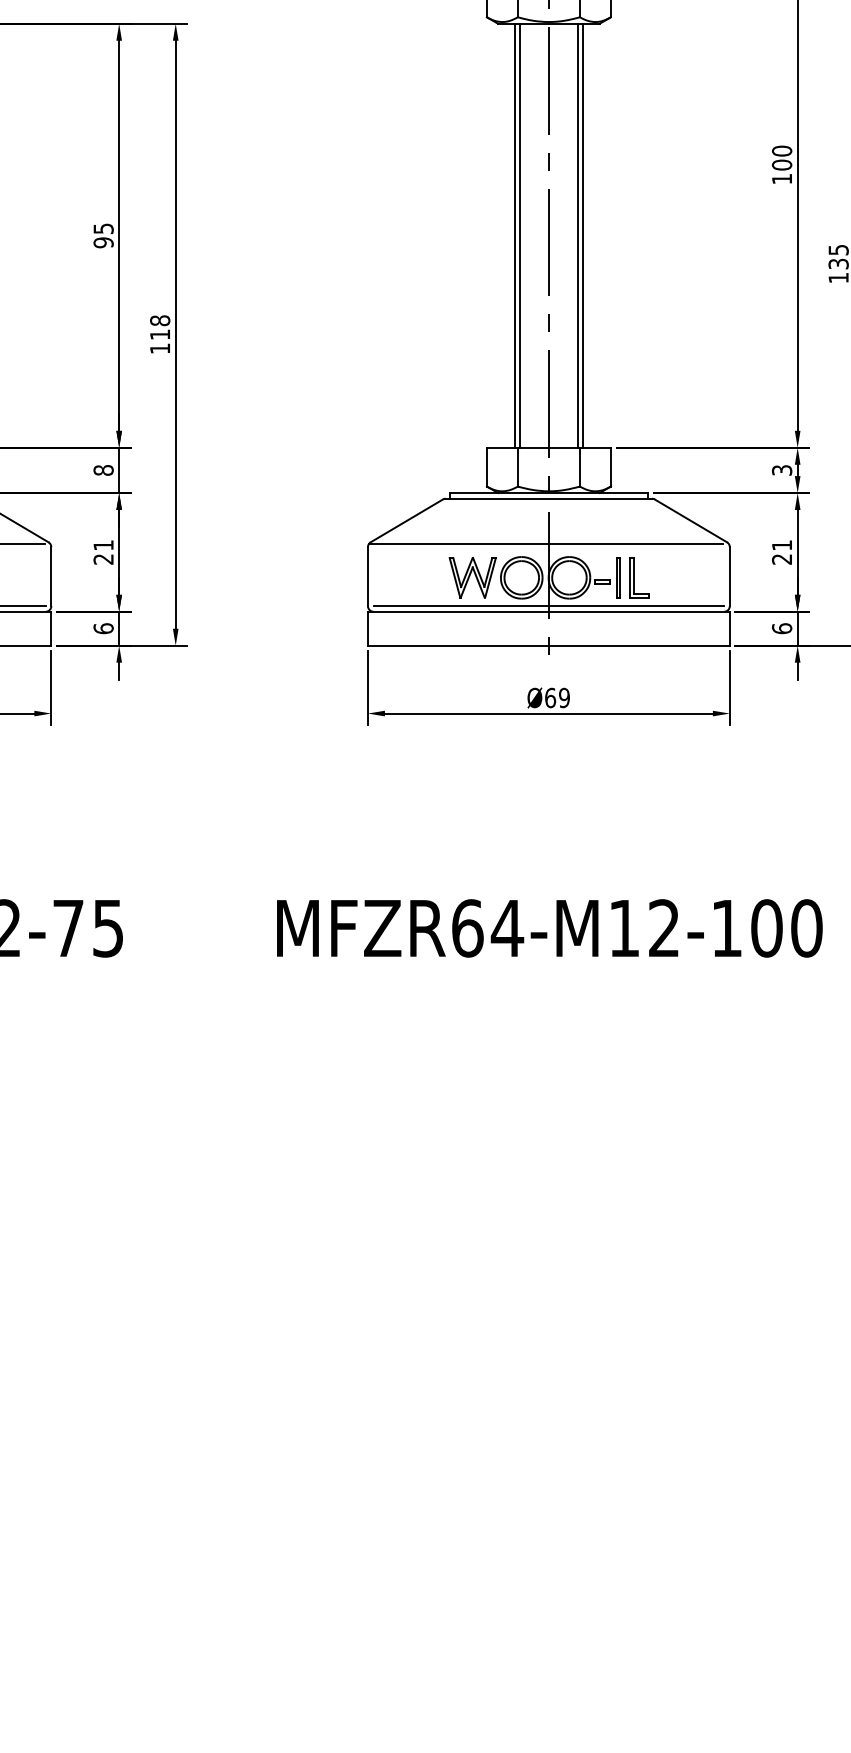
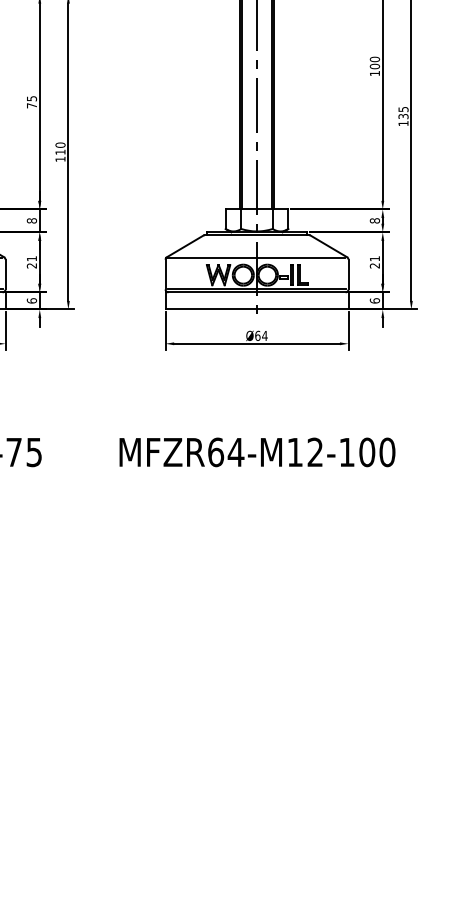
text: (102, 242) -> (31, 105), 95 -> 75
text: (160, 319) -> (60, 144), 118 -> 110
text: (781, 469) -> (374, 220), 3 -> 8
text: (563, 697) -> (264, 335), Ø69 -> Ø64

